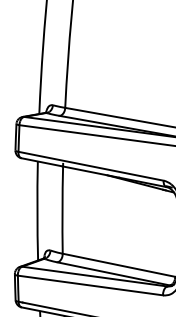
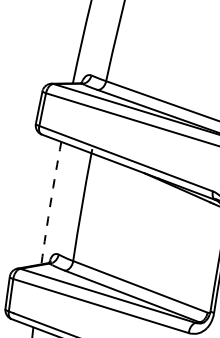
arc: (37, 211) -> (50, 203), solid -> dashed

